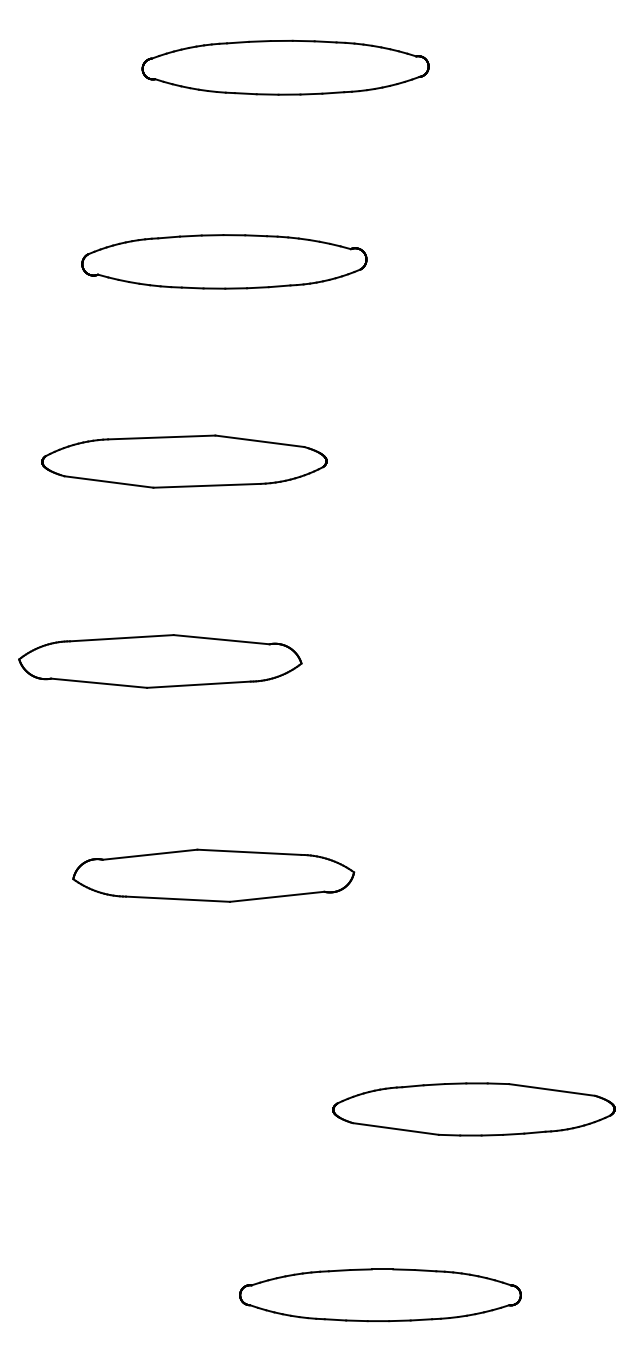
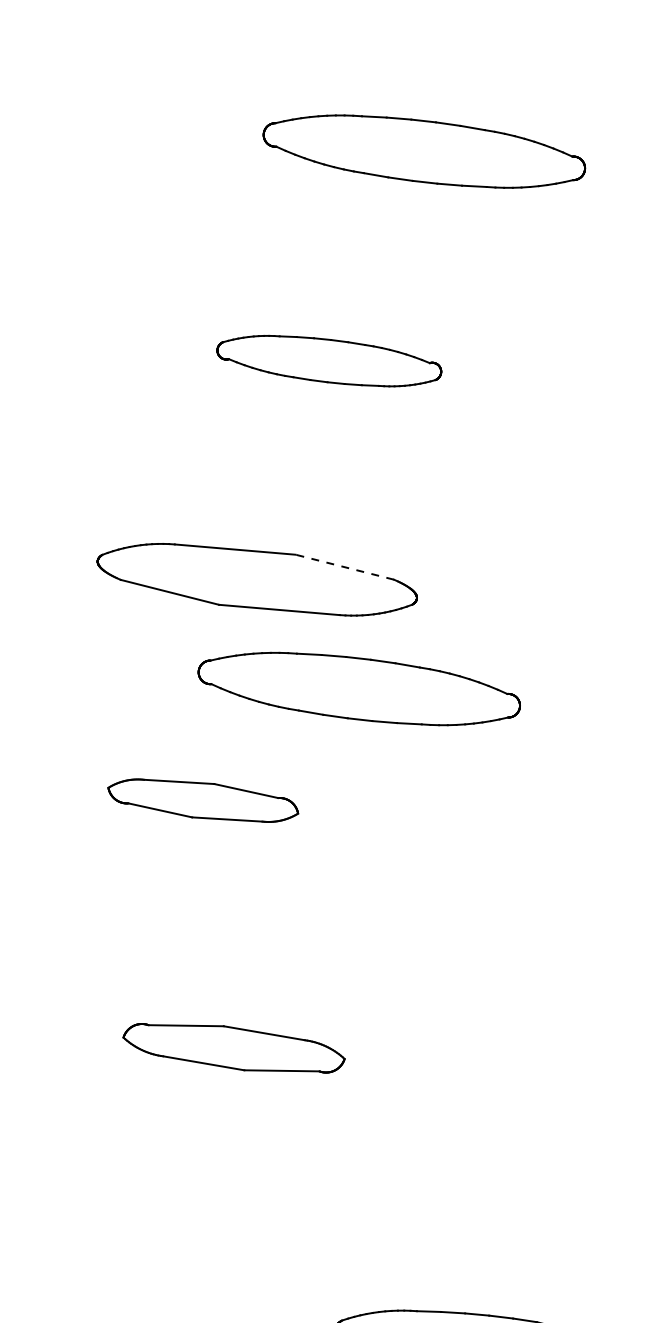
part: (224, 261) -> (329, 360), size x0.7
line: (259, 441) -> (344, 567), solid -> dashed
part: (285, 546) -> (359, 688), added
part: (160, 661) -> (203, 800), size x0.6
part: (213, 875) -> (233, 1048), size x0.7

